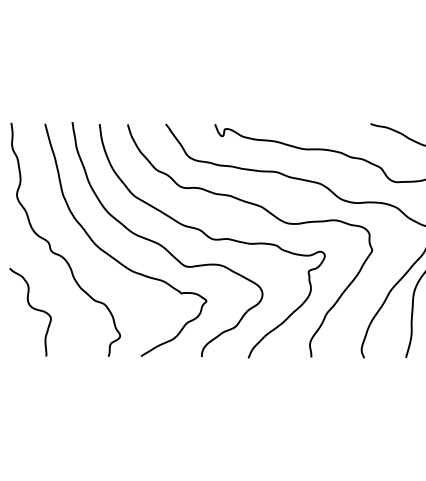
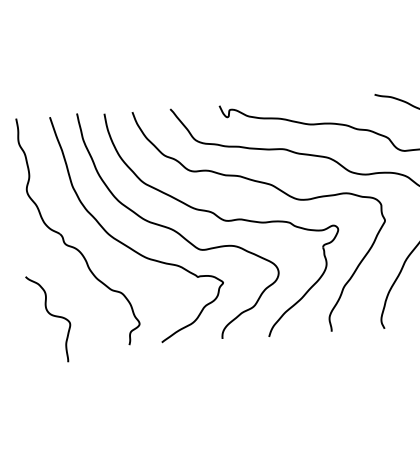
curve: (31, 308) -> (50, 315), moved

